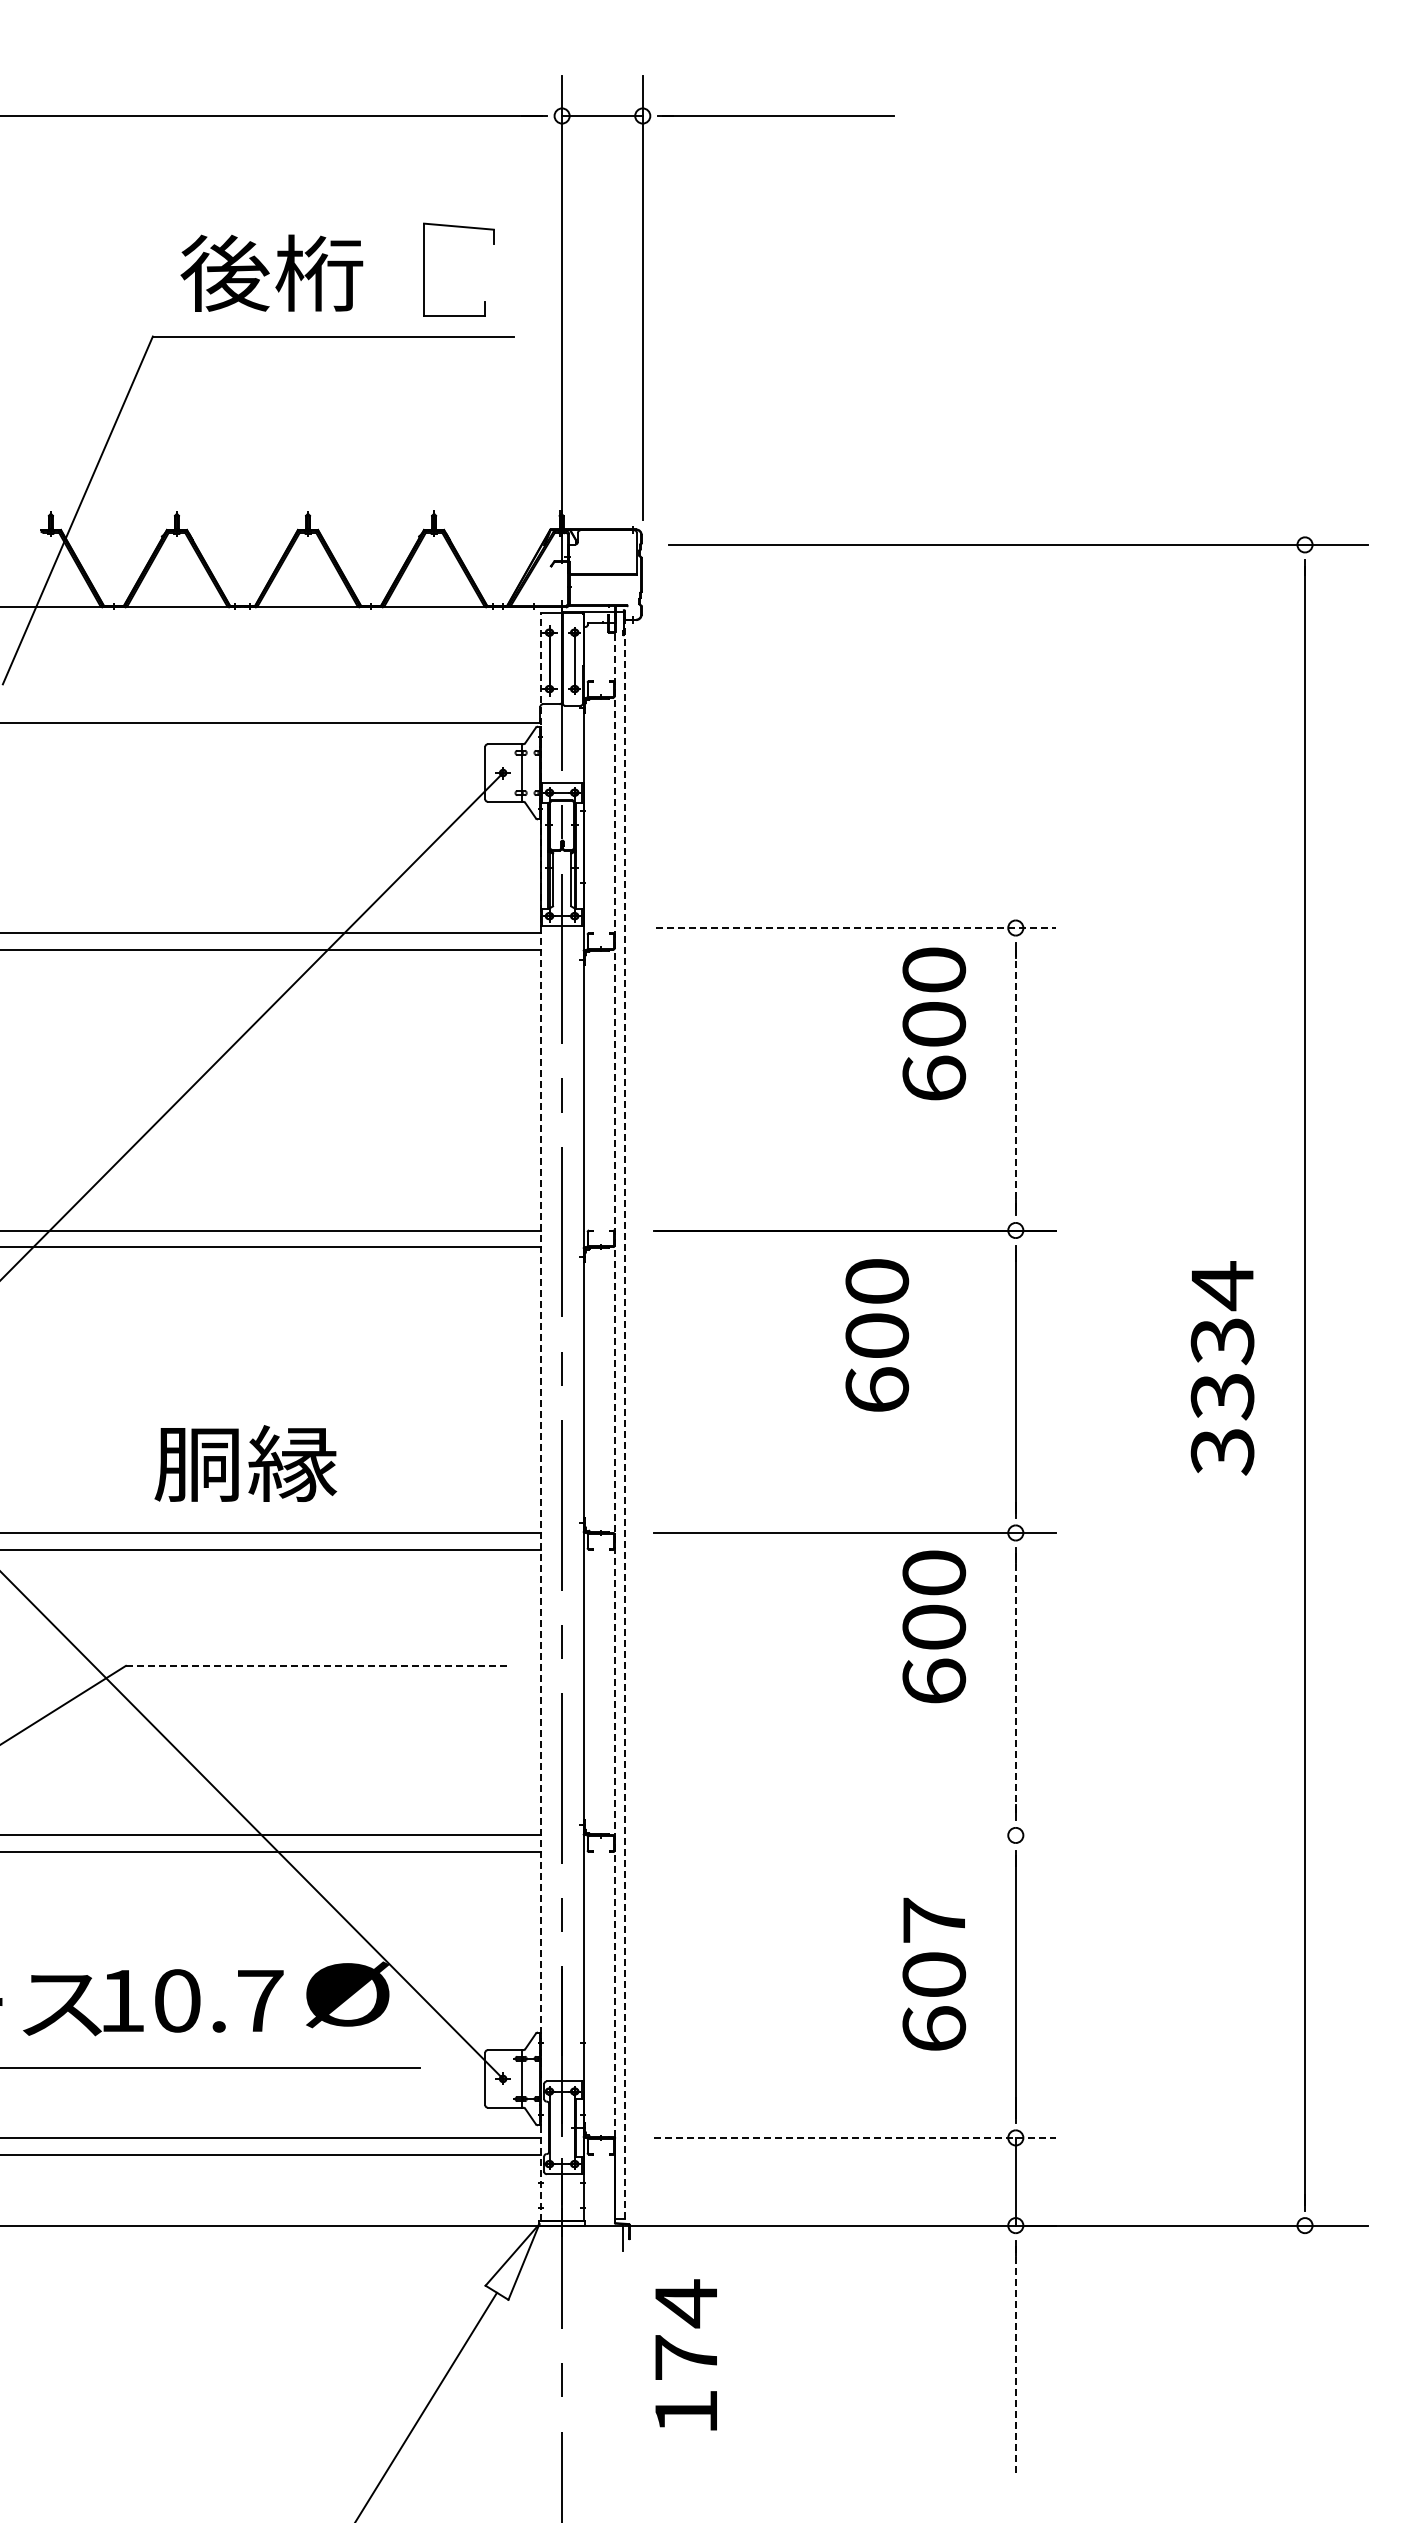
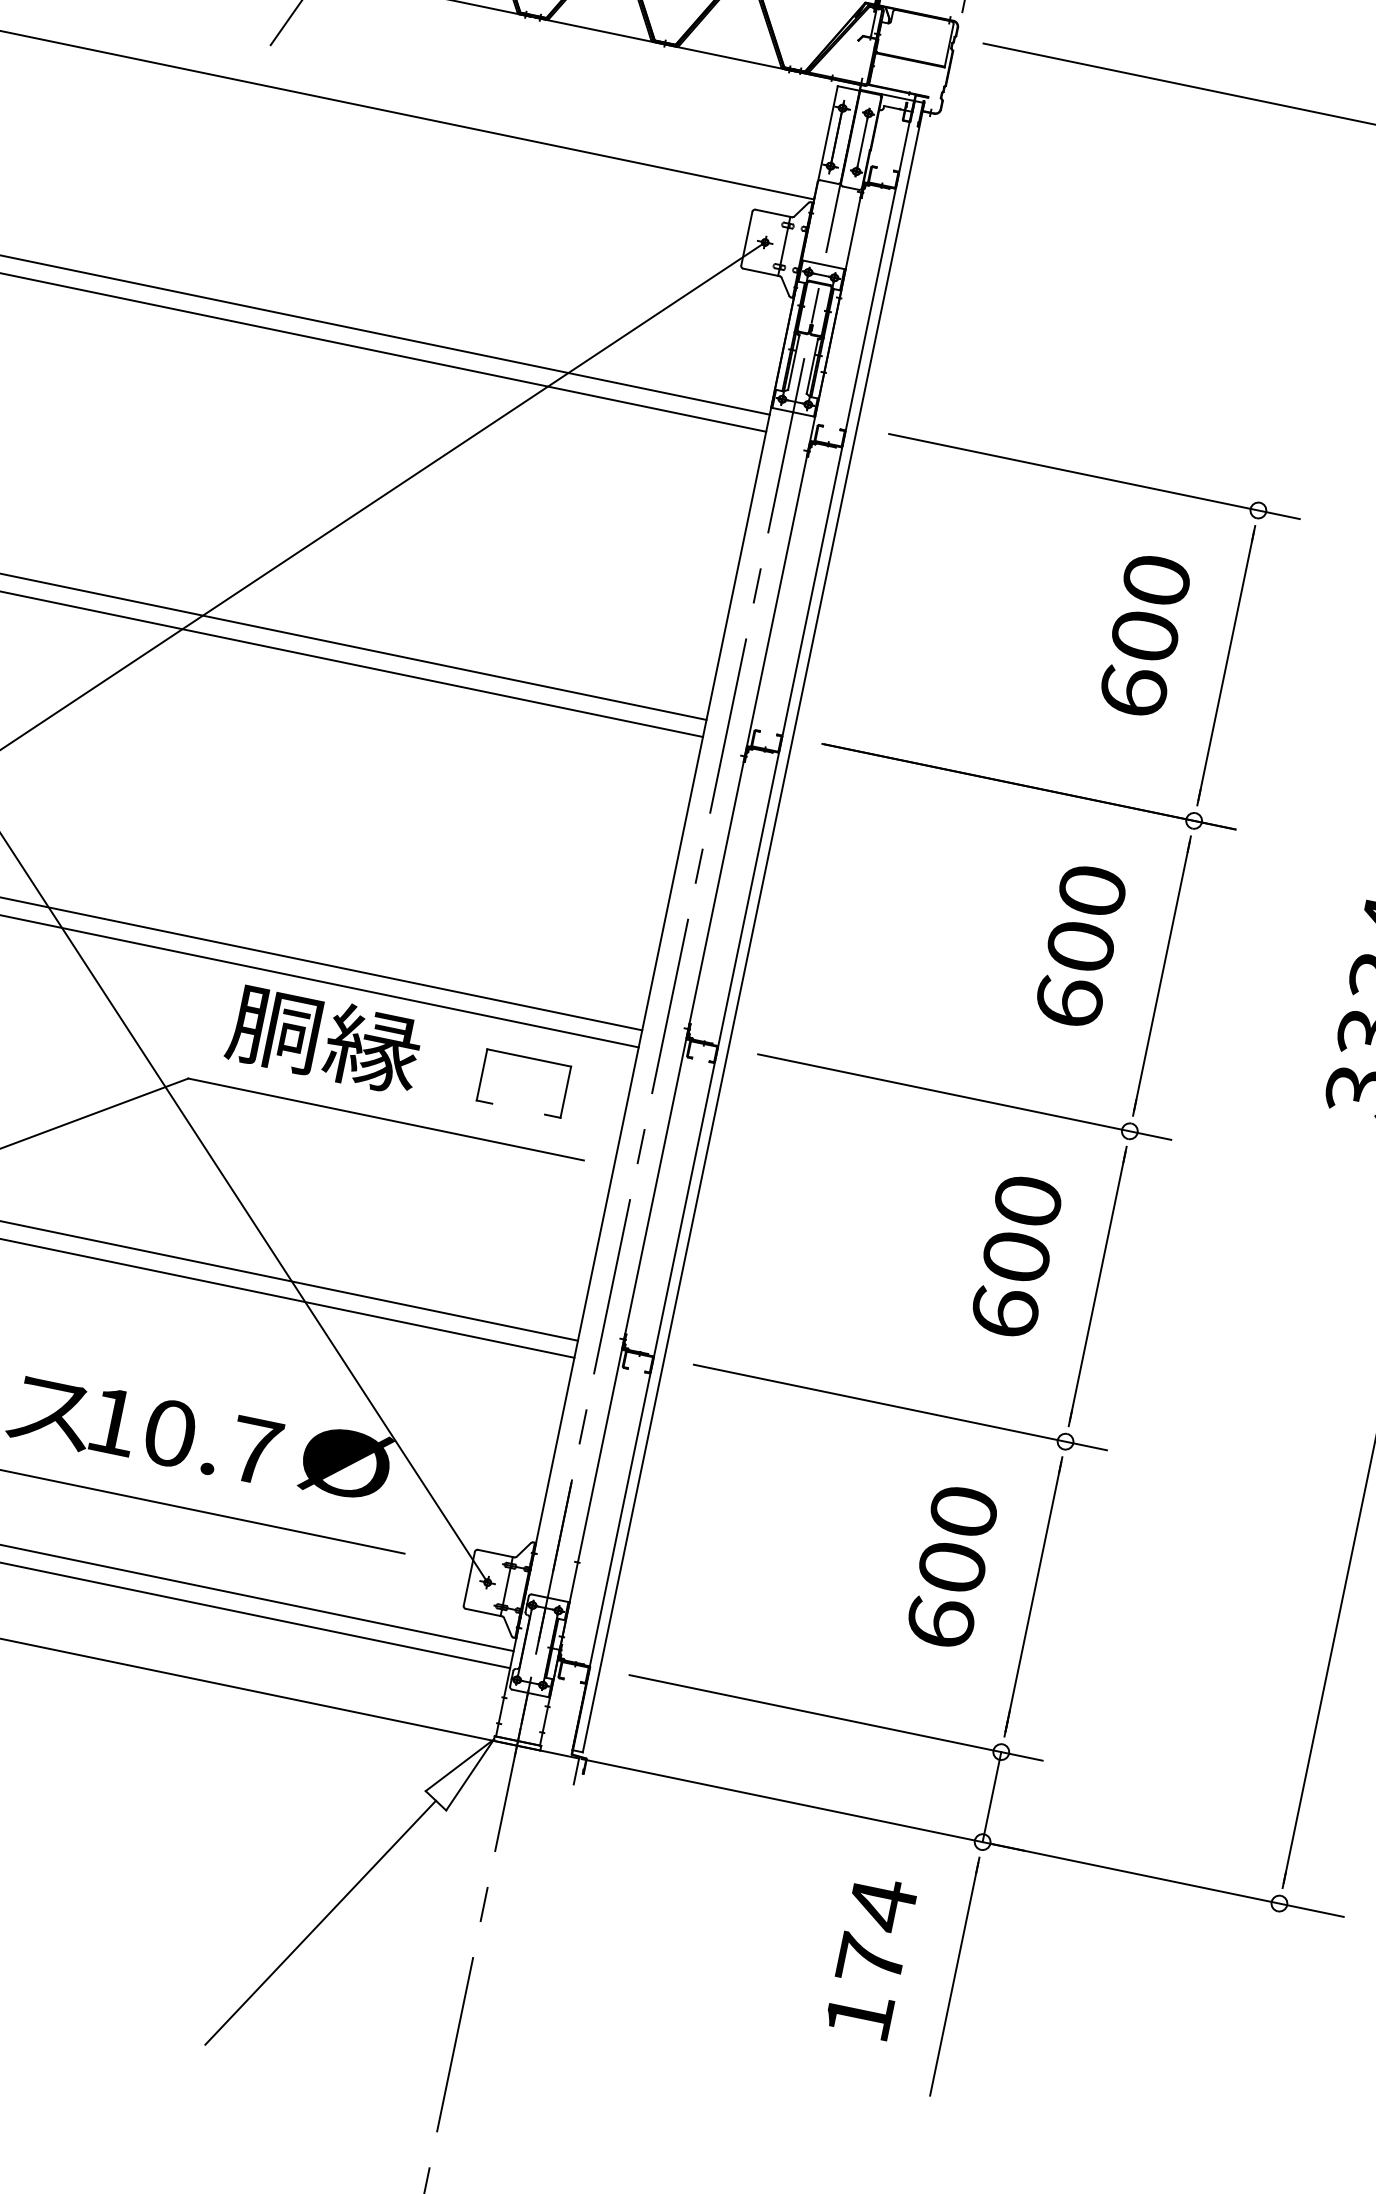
line: (856, 928) -> (1094, 477), dashed -> solid
text: (934, 1023) -> (1145, 635), moved
line: (1015, 1078) -> (1226, 664), dashed -> solid
text: (877, 1335) -> (1081, 946), moved
line: (614, 1415) -> (742, 925), dashed -> solid
line: (624, 1415) -> (753, 927), dashed -> solid
line: (540, 1416) -> (666, 910), dashed -> solid
text: (245, 1463) -> (324, 1038), moved
part: (440, 1581) -> (529, 1058), added
text: (934, 1626) -> (1016, 1256), moved
line: (318, 1665) -> (386, 1119), dashed -> solid
line: (1015, 1684) -> (1097, 1286), dashed -> solid
line: (854, 1835) -> (900, 1407), added
text: (934, 1919) -> (964, 1510), 607 -> 600
line: (855, 2137) -> (836, 1717), dashed -> solid
text: (685, 2354) -> (870, 1956), moved
line: (1015, 2359) -> (953, 1979), dashed -> solid

